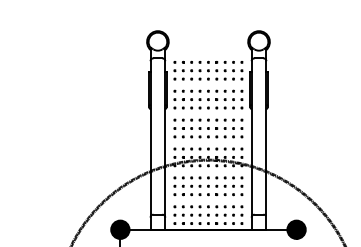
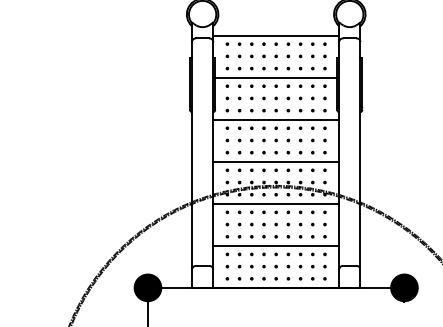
line: (208, 56) -> (276, 35), added
line: (208, 85) -> (276, 77), added
line: (208, 114) -> (276, 120), added
line: (208, 143) -> (276, 162), added
line: (208, 172) -> (276, 204), added
line: (208, 200) -> (276, 245), added

